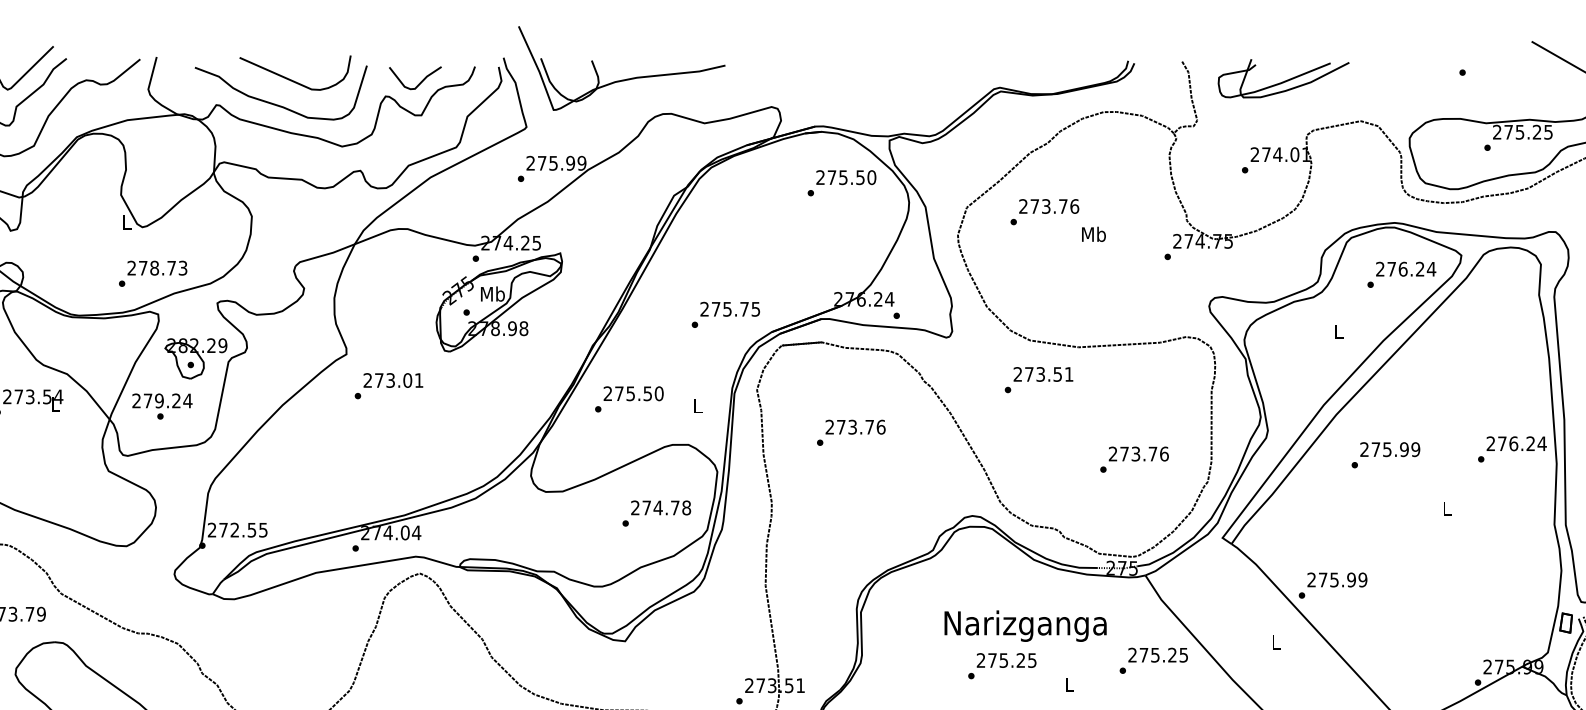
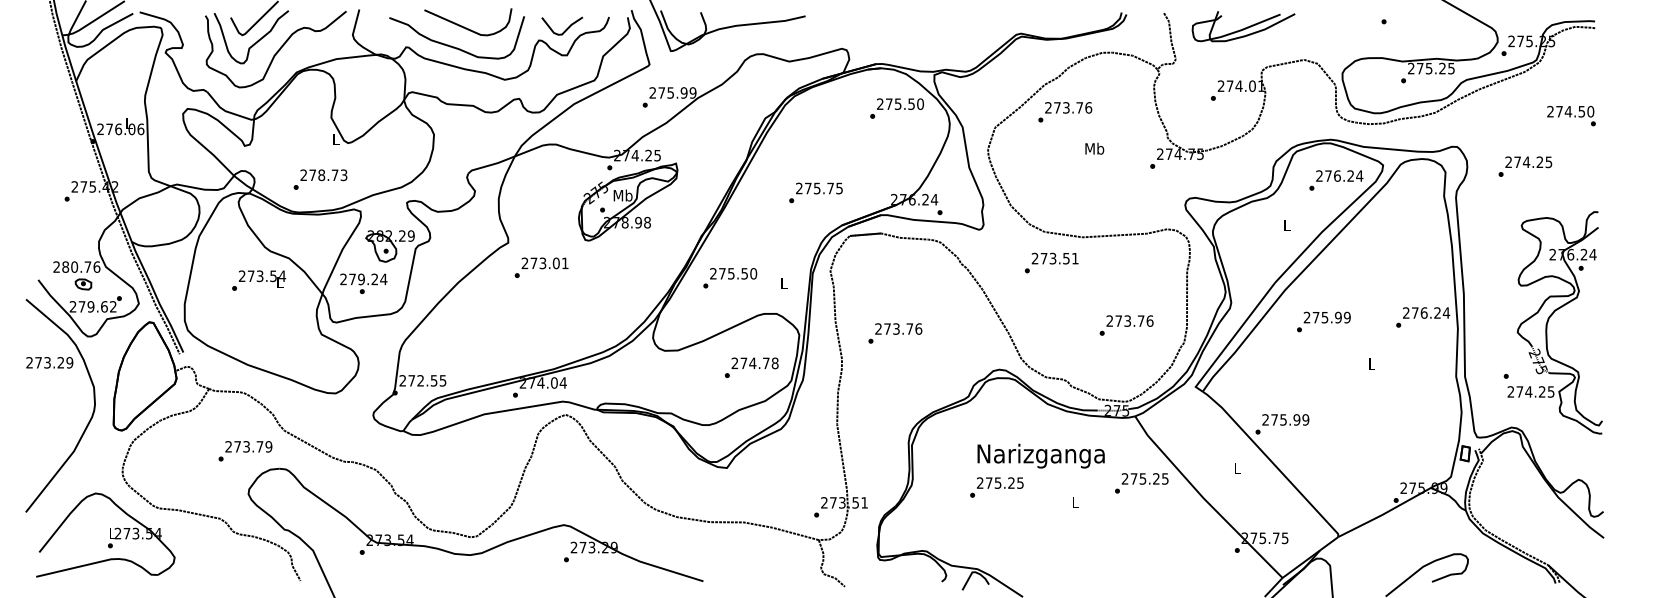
text: (1045, 212) -> (1065, 112), moved
text: (153, 273) -> (320, 179), moved
text: (725, 314) -> (815, 192), moved
text: (851, 432) -> (895, 333), moved
text: (1001, 666) -> (996, 487), moved

